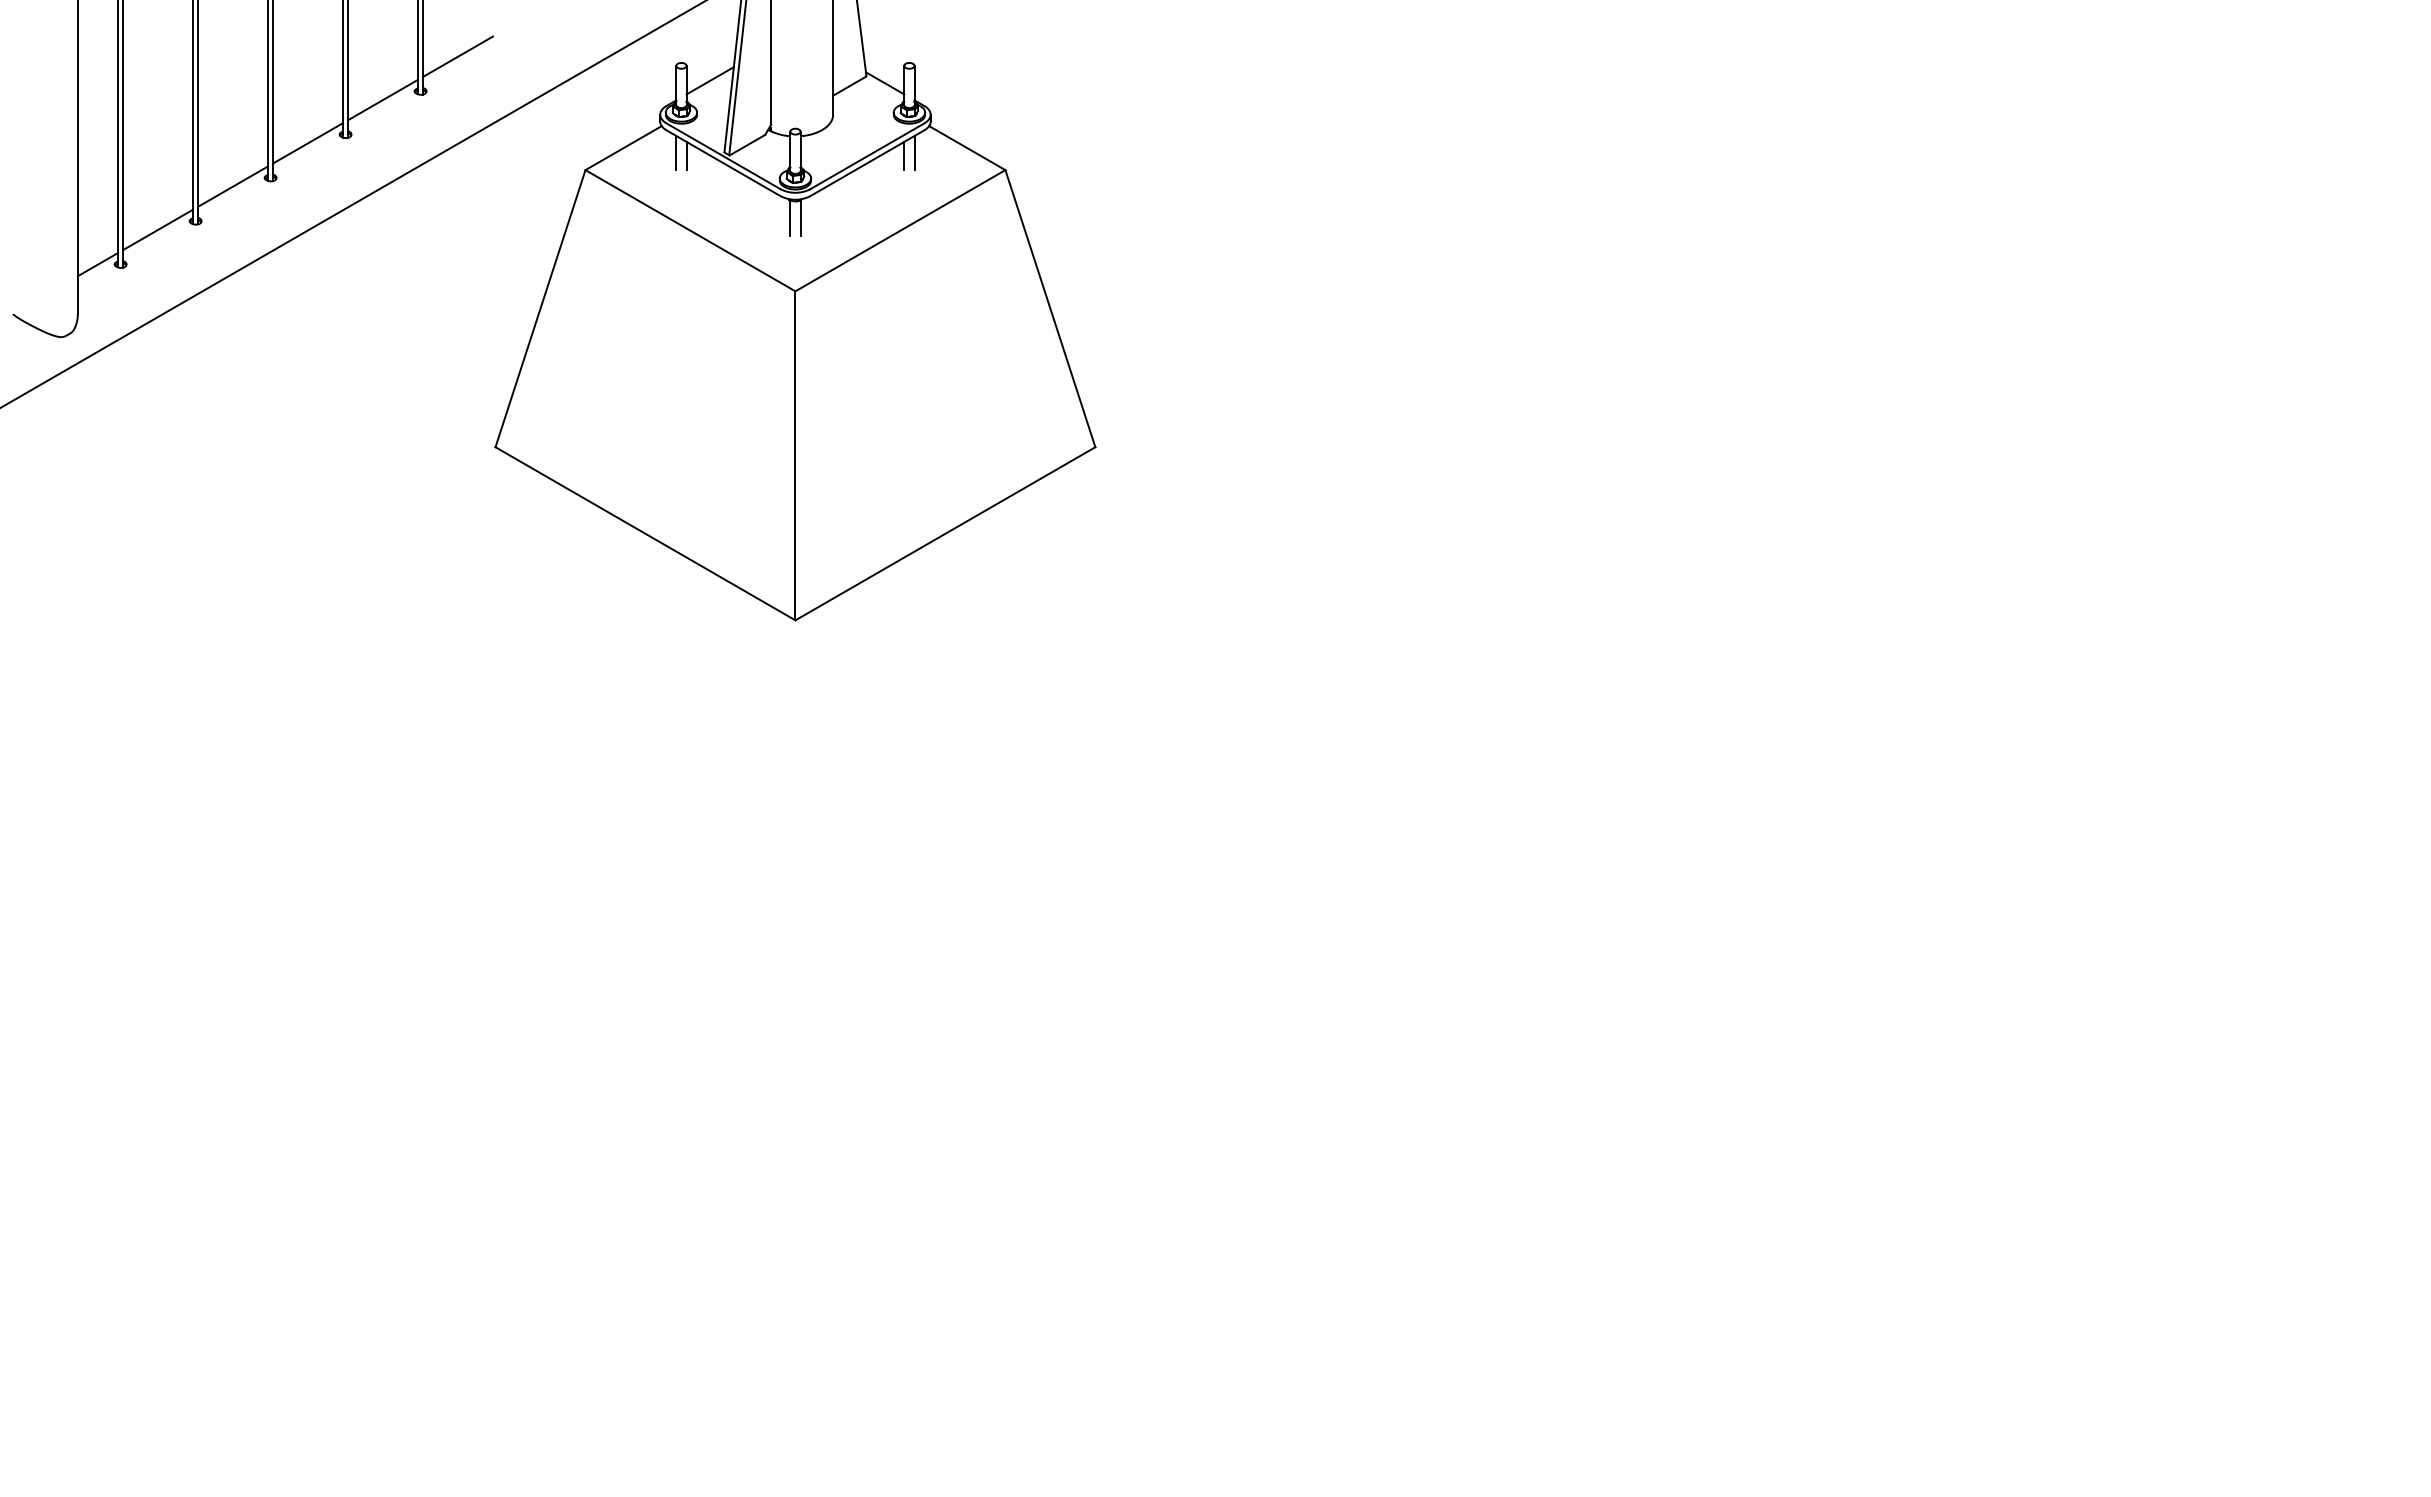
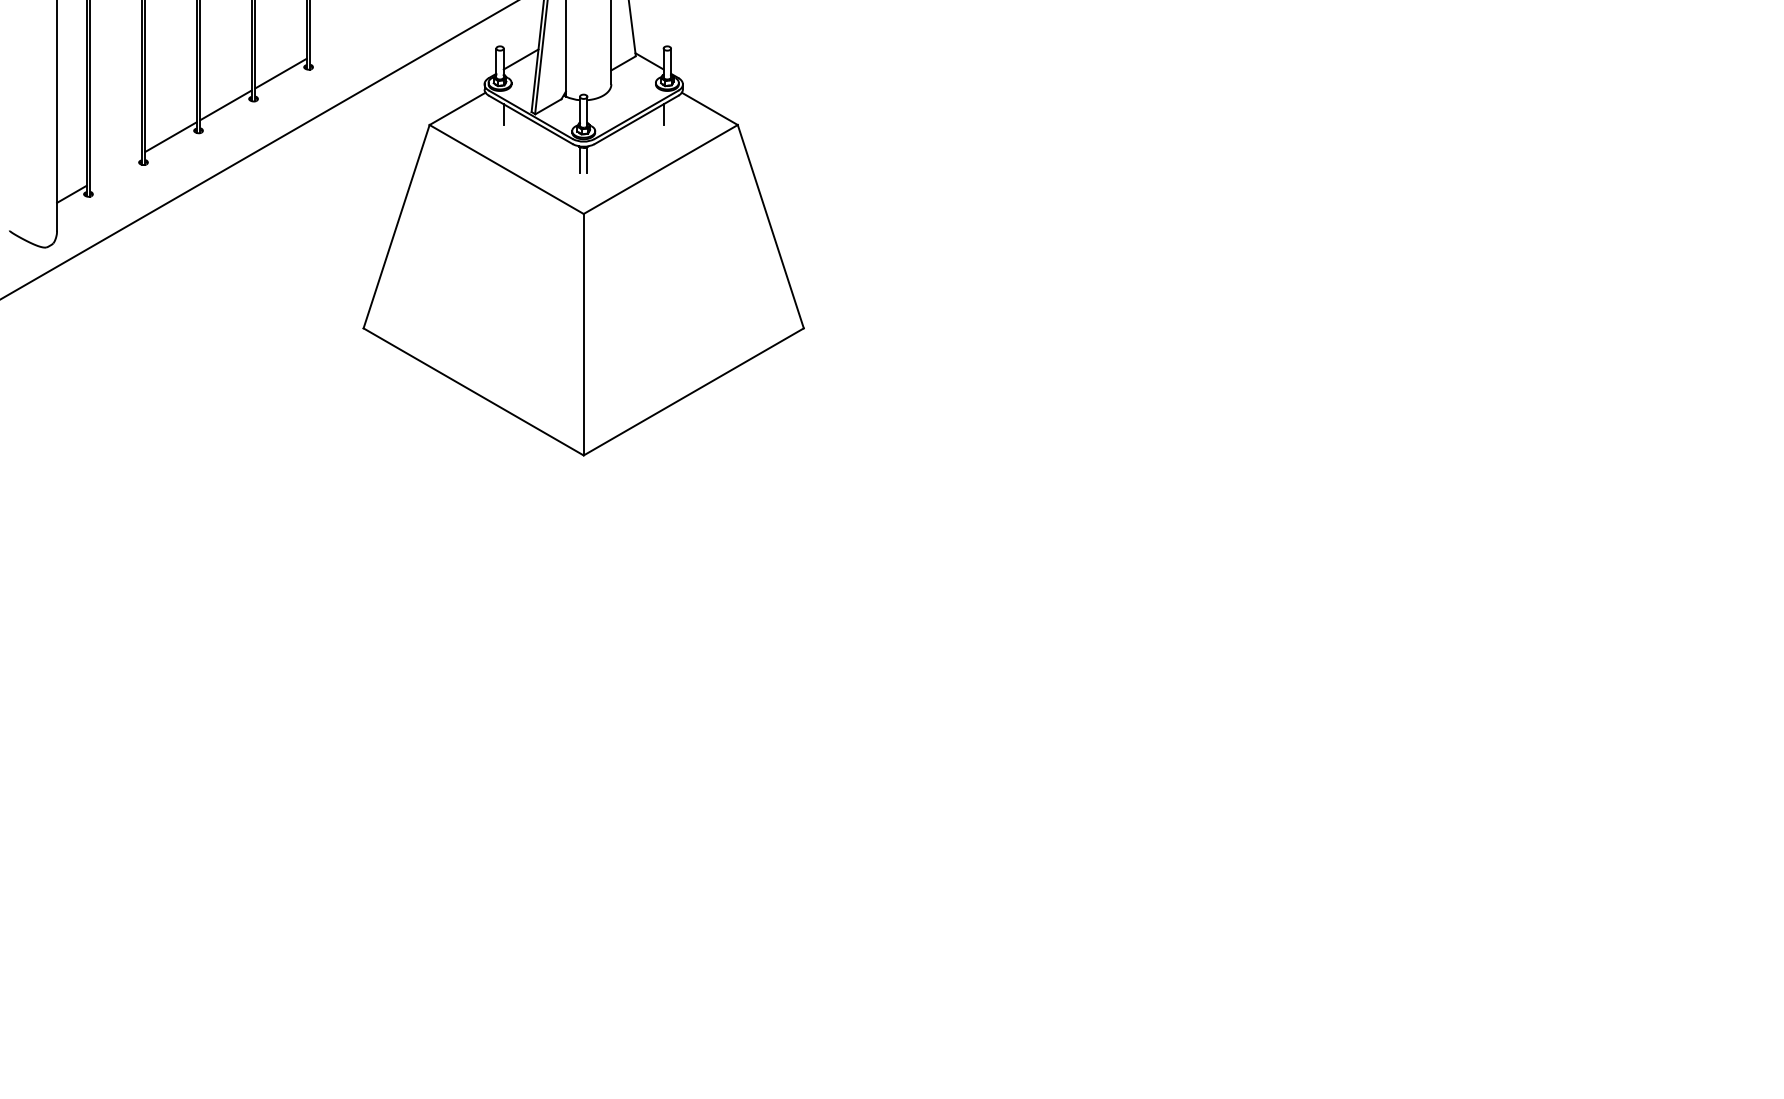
line: (457, 56) -> (335, 41), removed
line: (676, 153) -> (496, 112), removed
line: (914, 153) -> (671, 112), removed
line: (158, 229) -> (116, 168), removed

